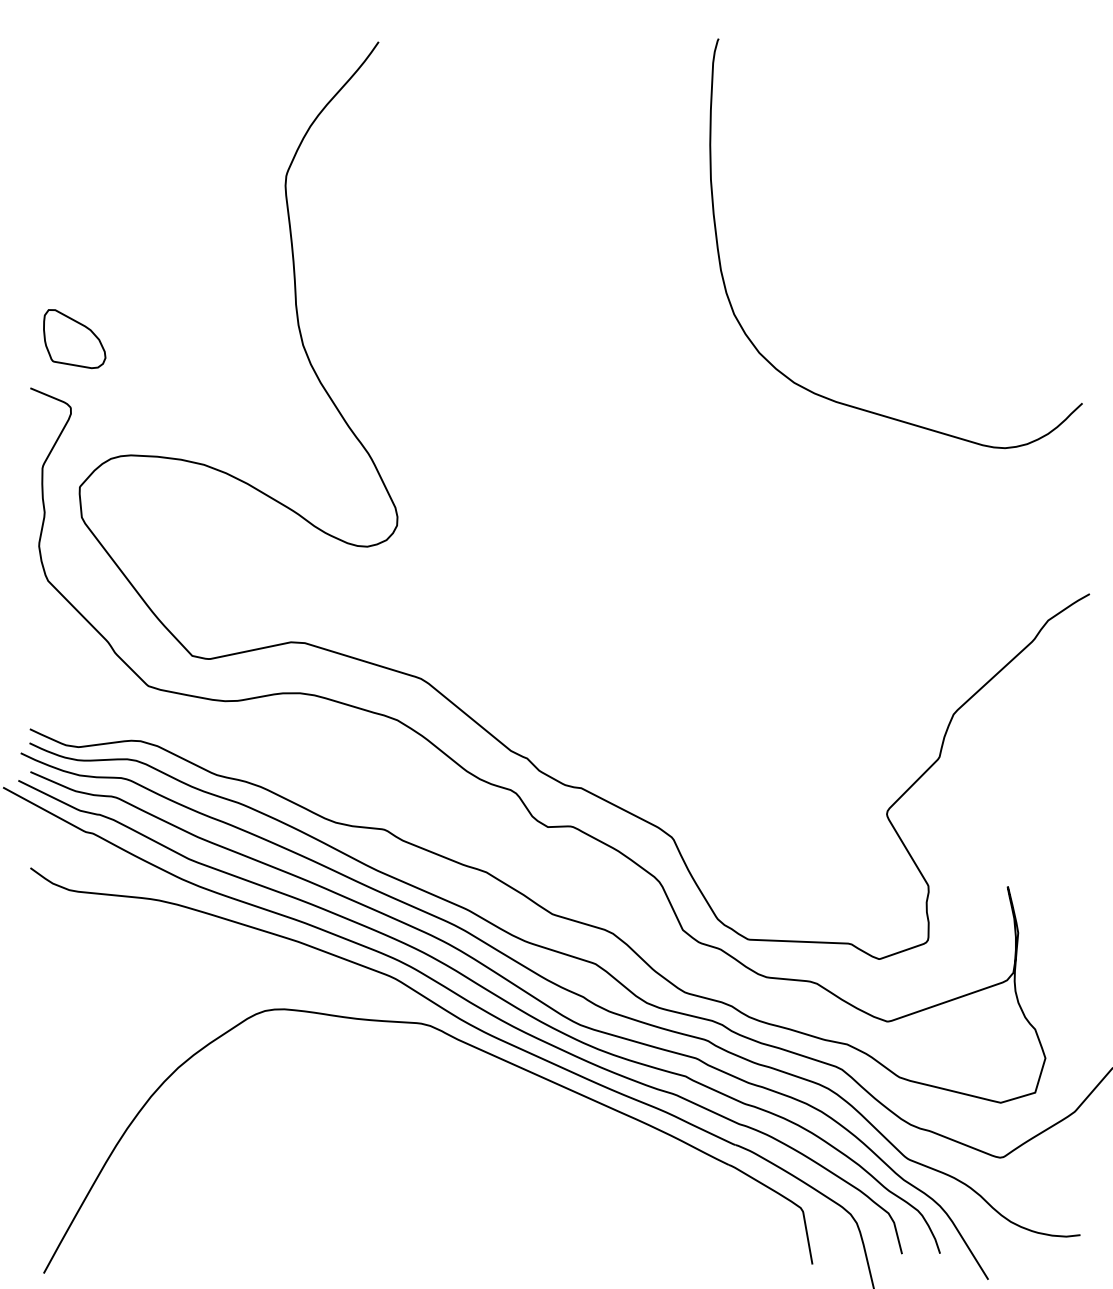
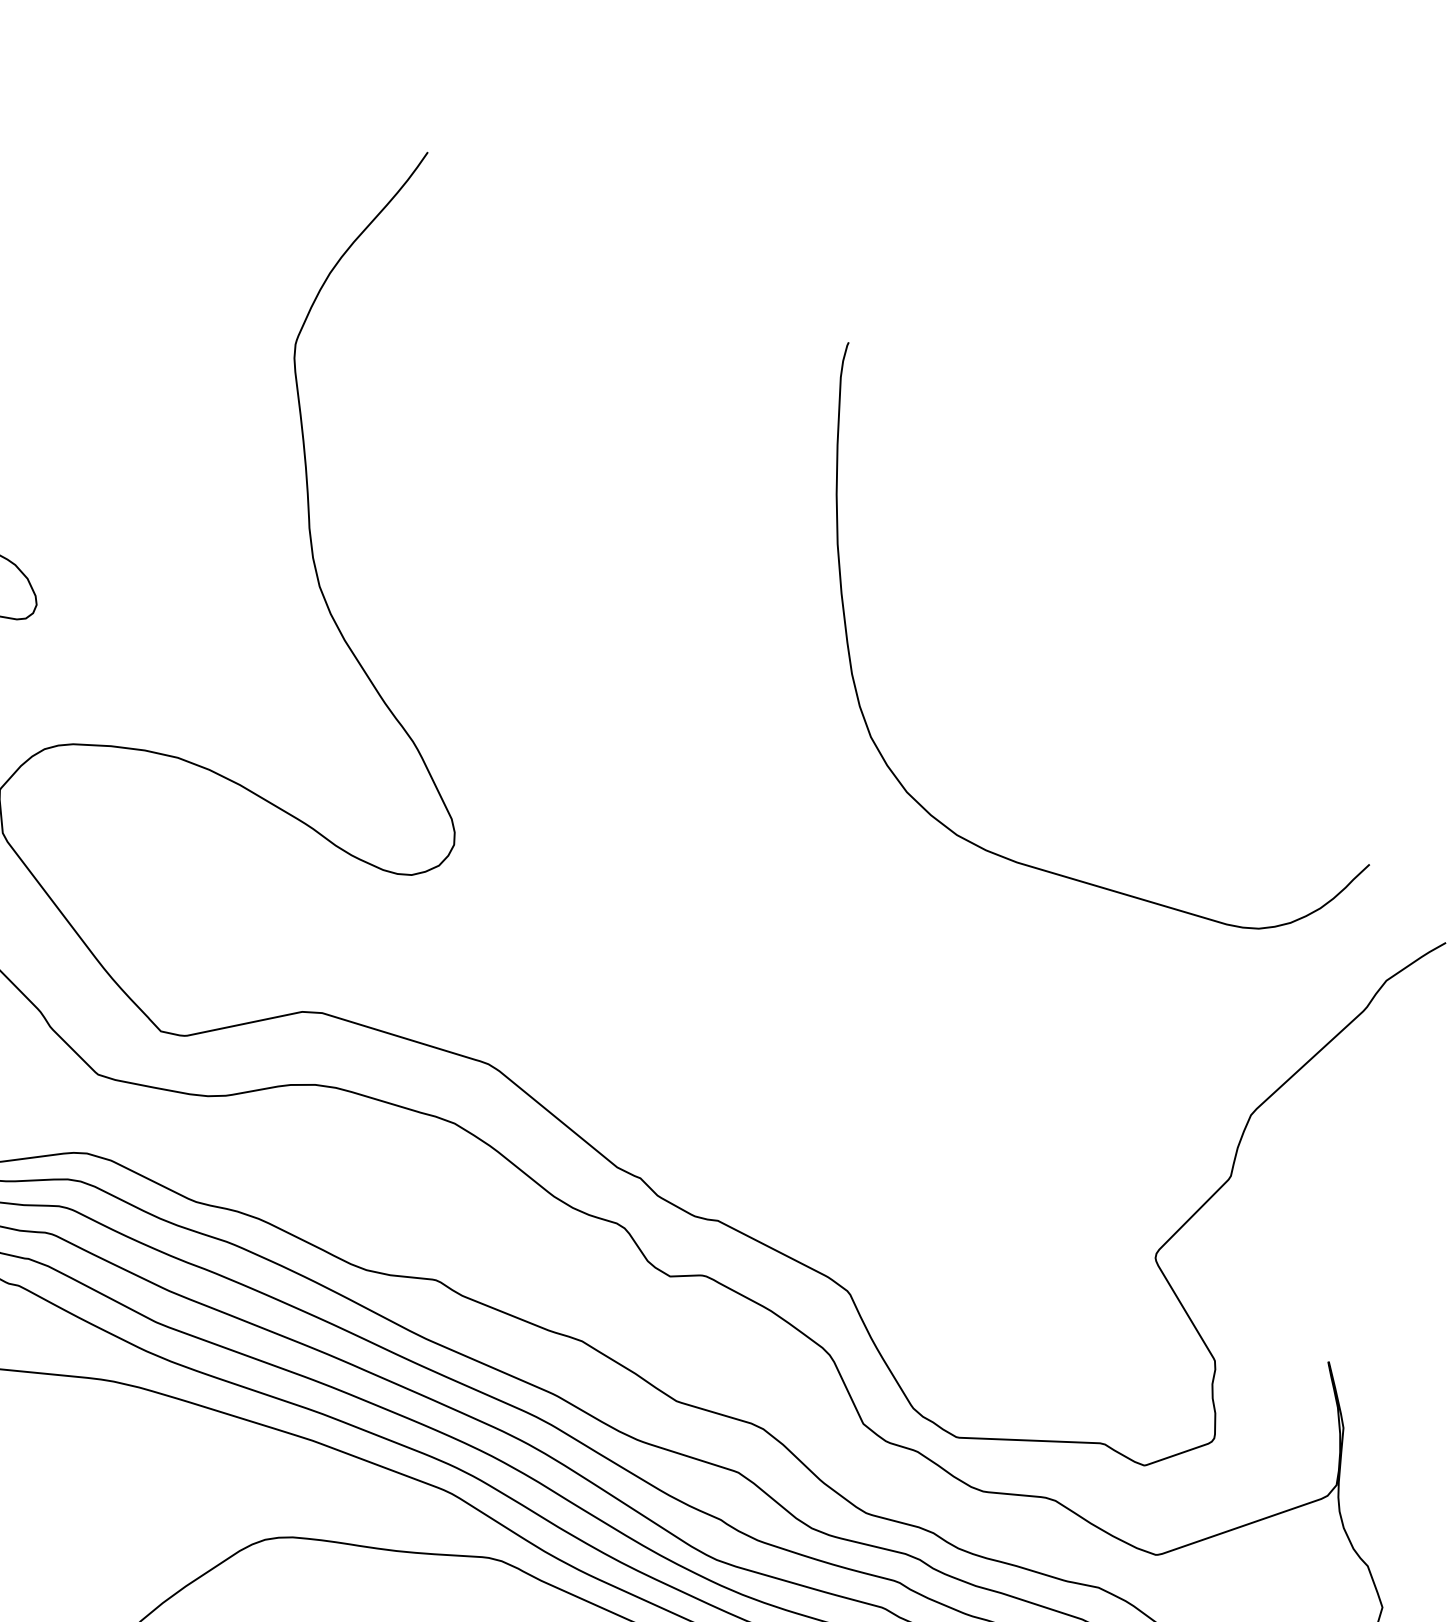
curve: (849, 404) -> (1036, 866), moved

